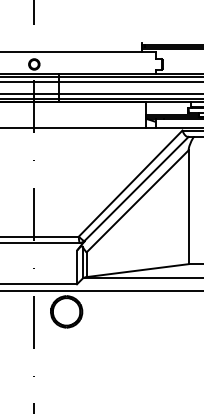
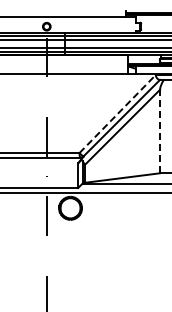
line: (130, 182) -> (117, 113), solid -> dashed
line: (189, 207) -> (160, 131), solid -> dashed

